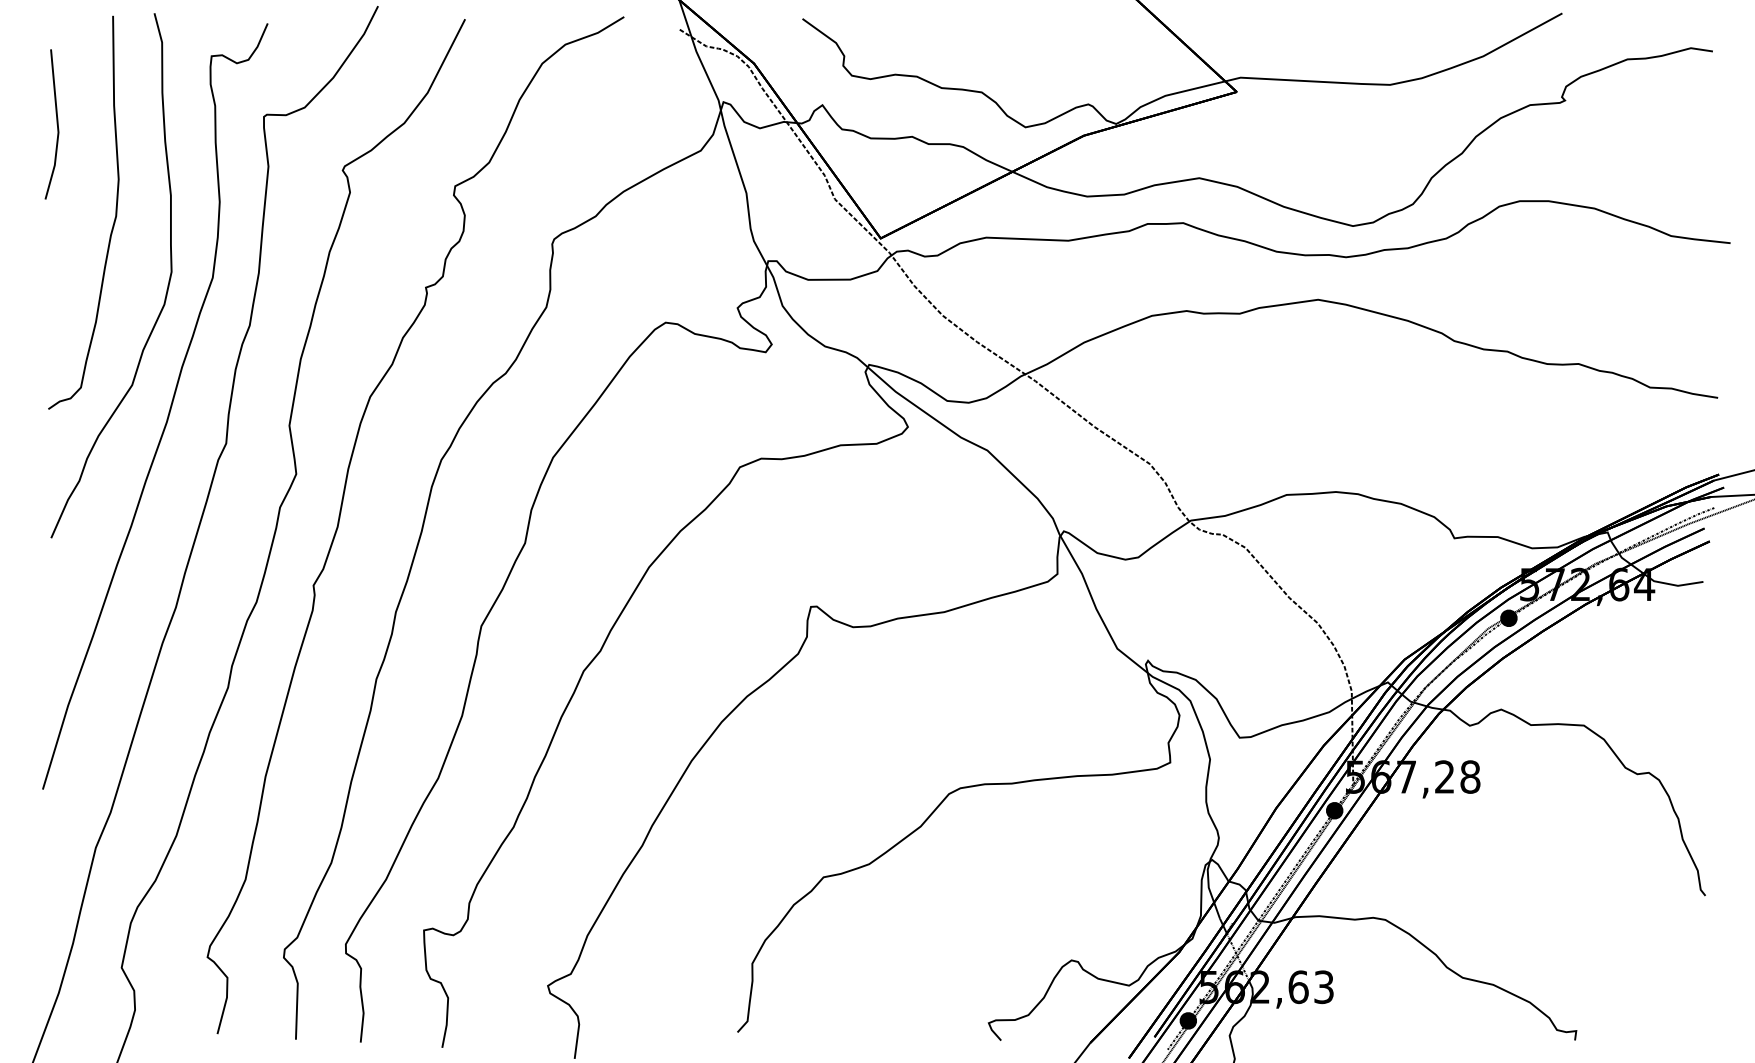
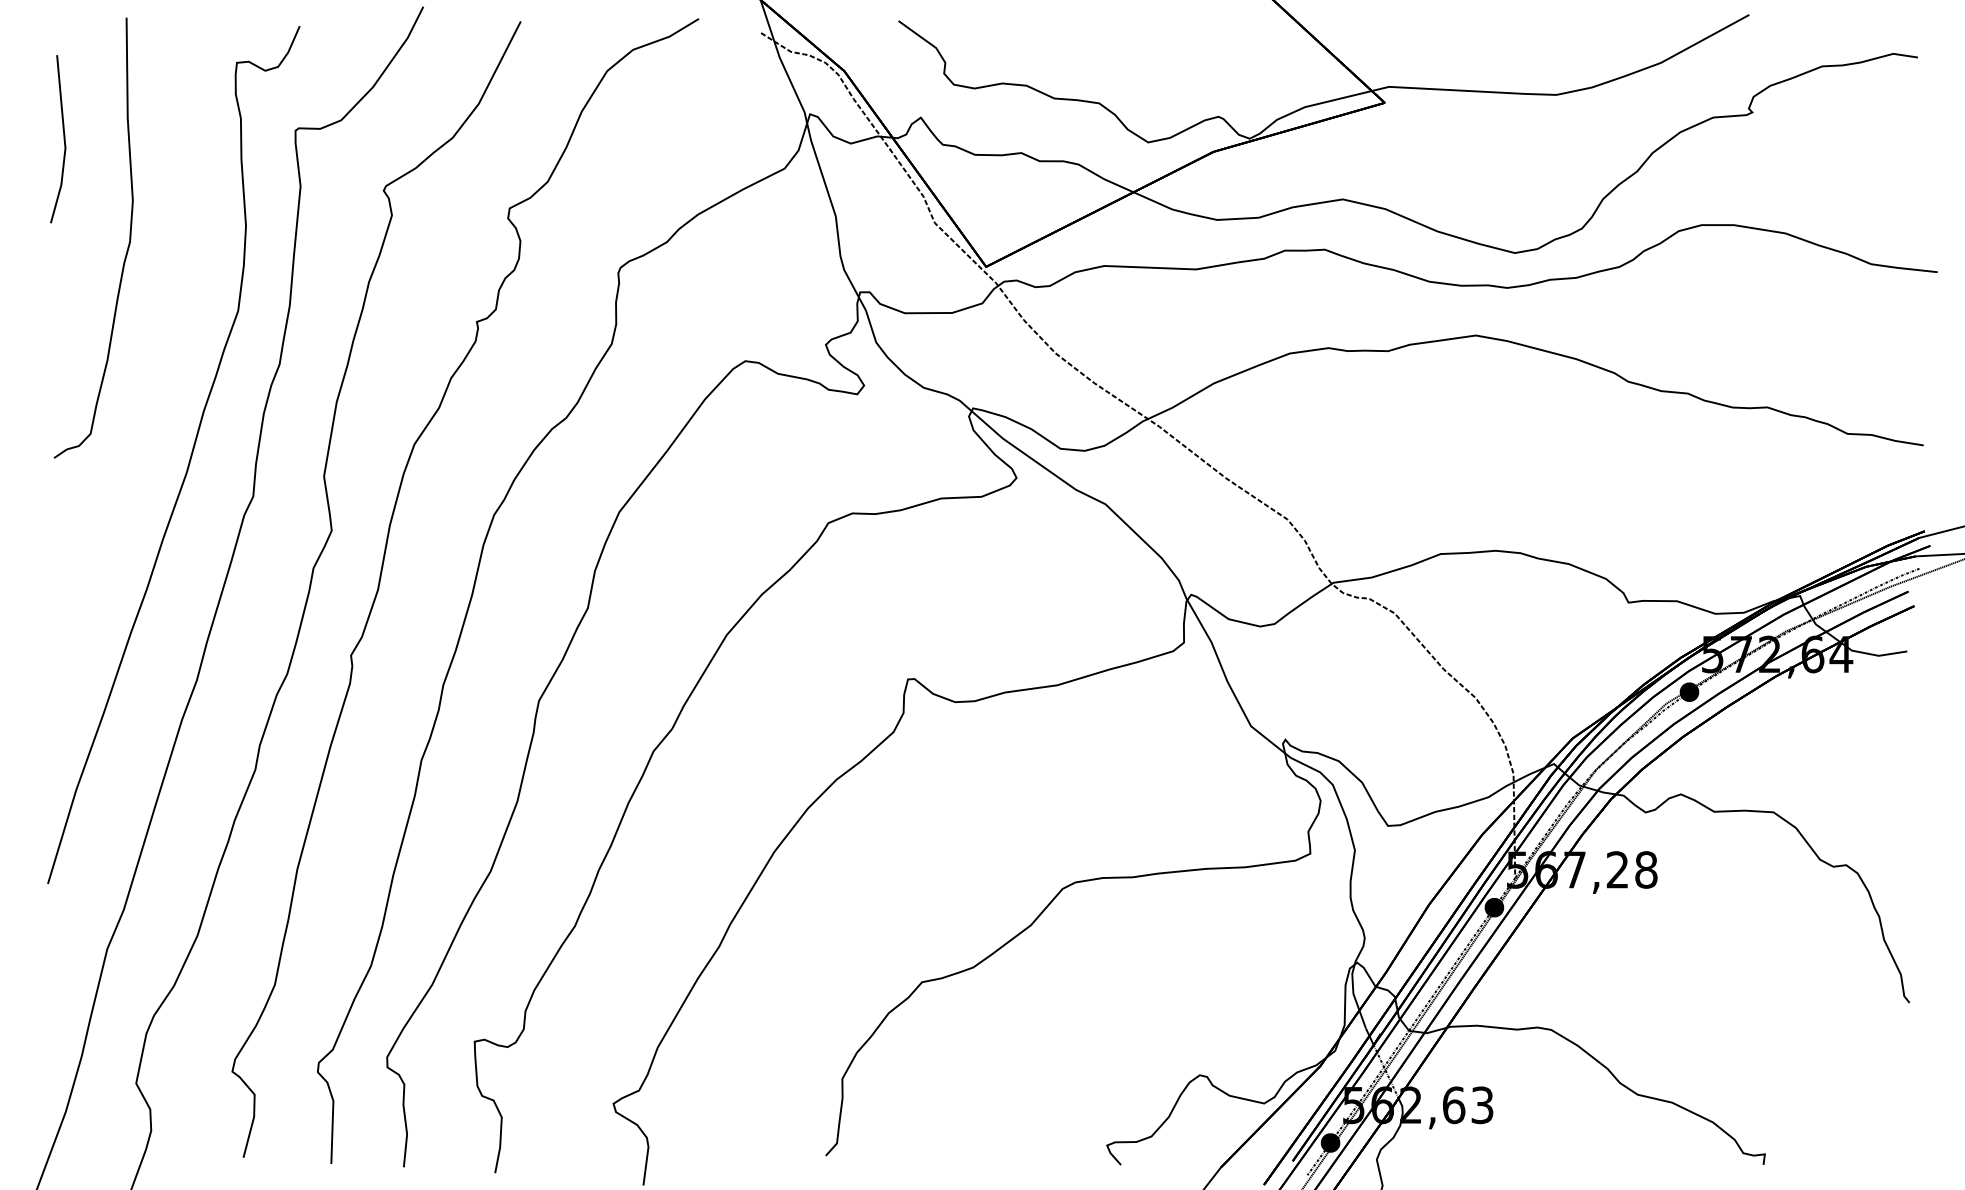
curve: (167, 285) -> (187, 319), removed

